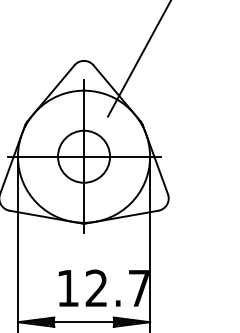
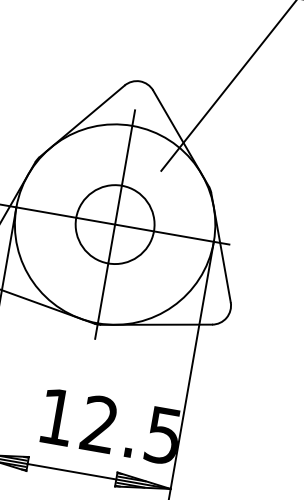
text: (138, 288) -> (162, 435), 12.7 -> 12.5

